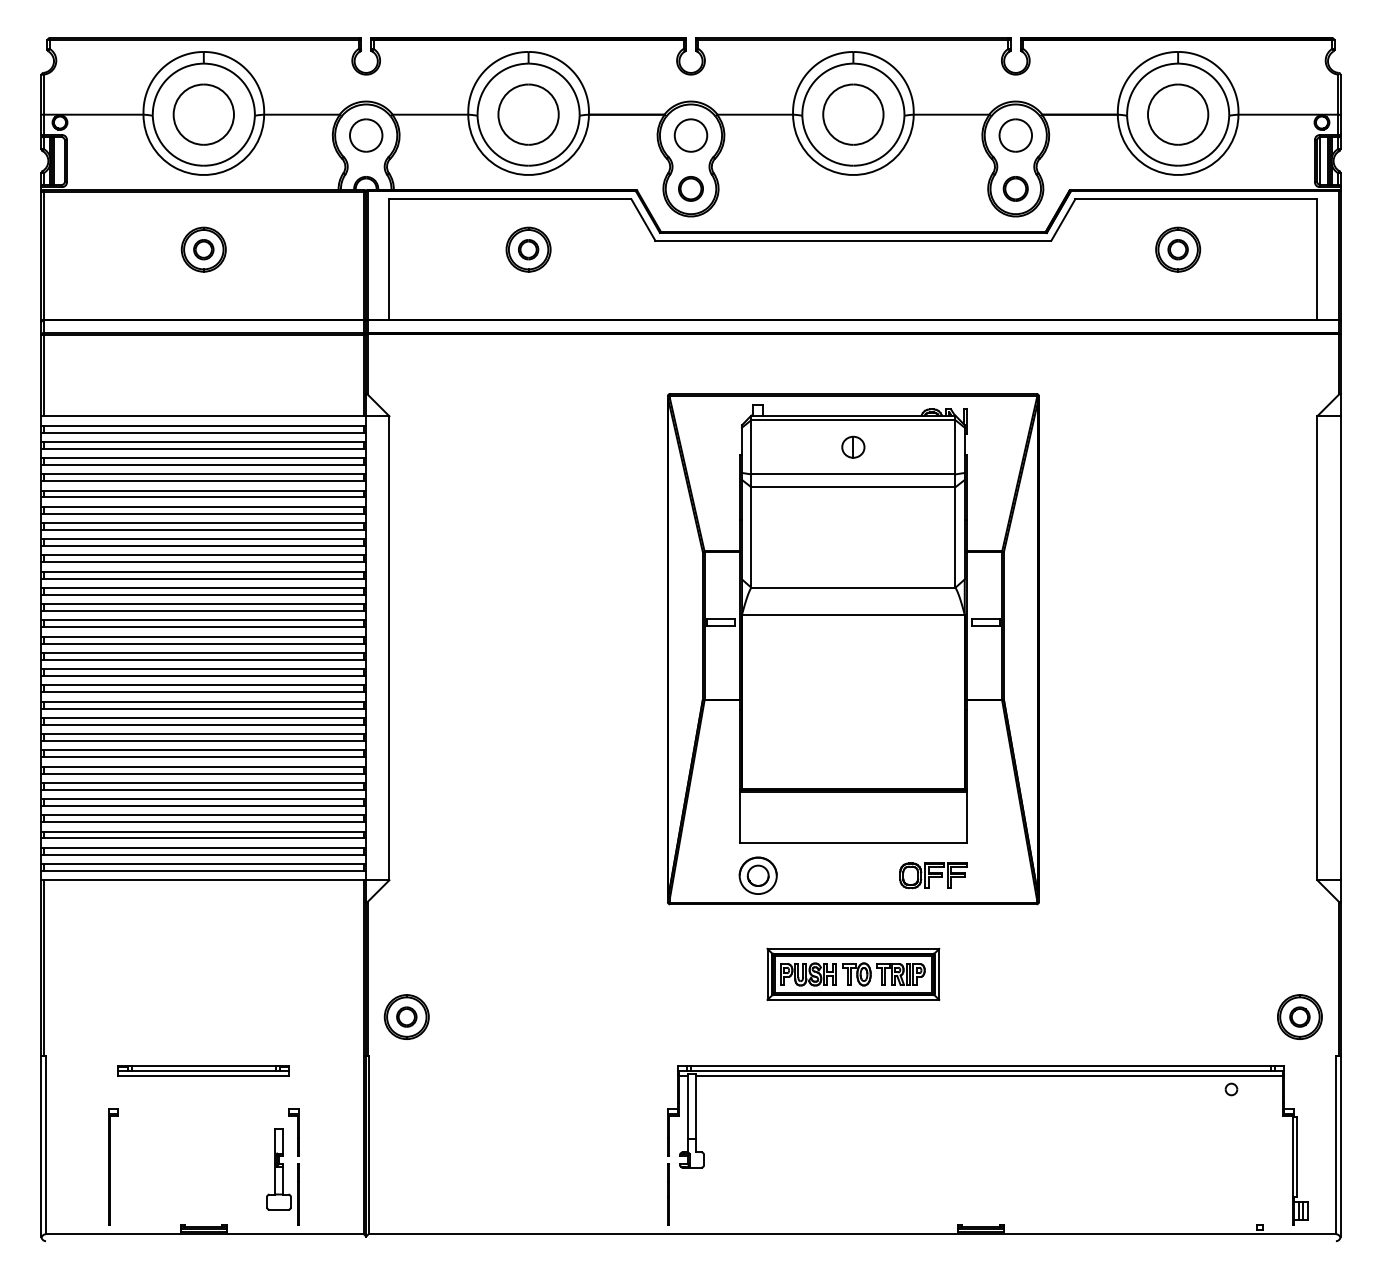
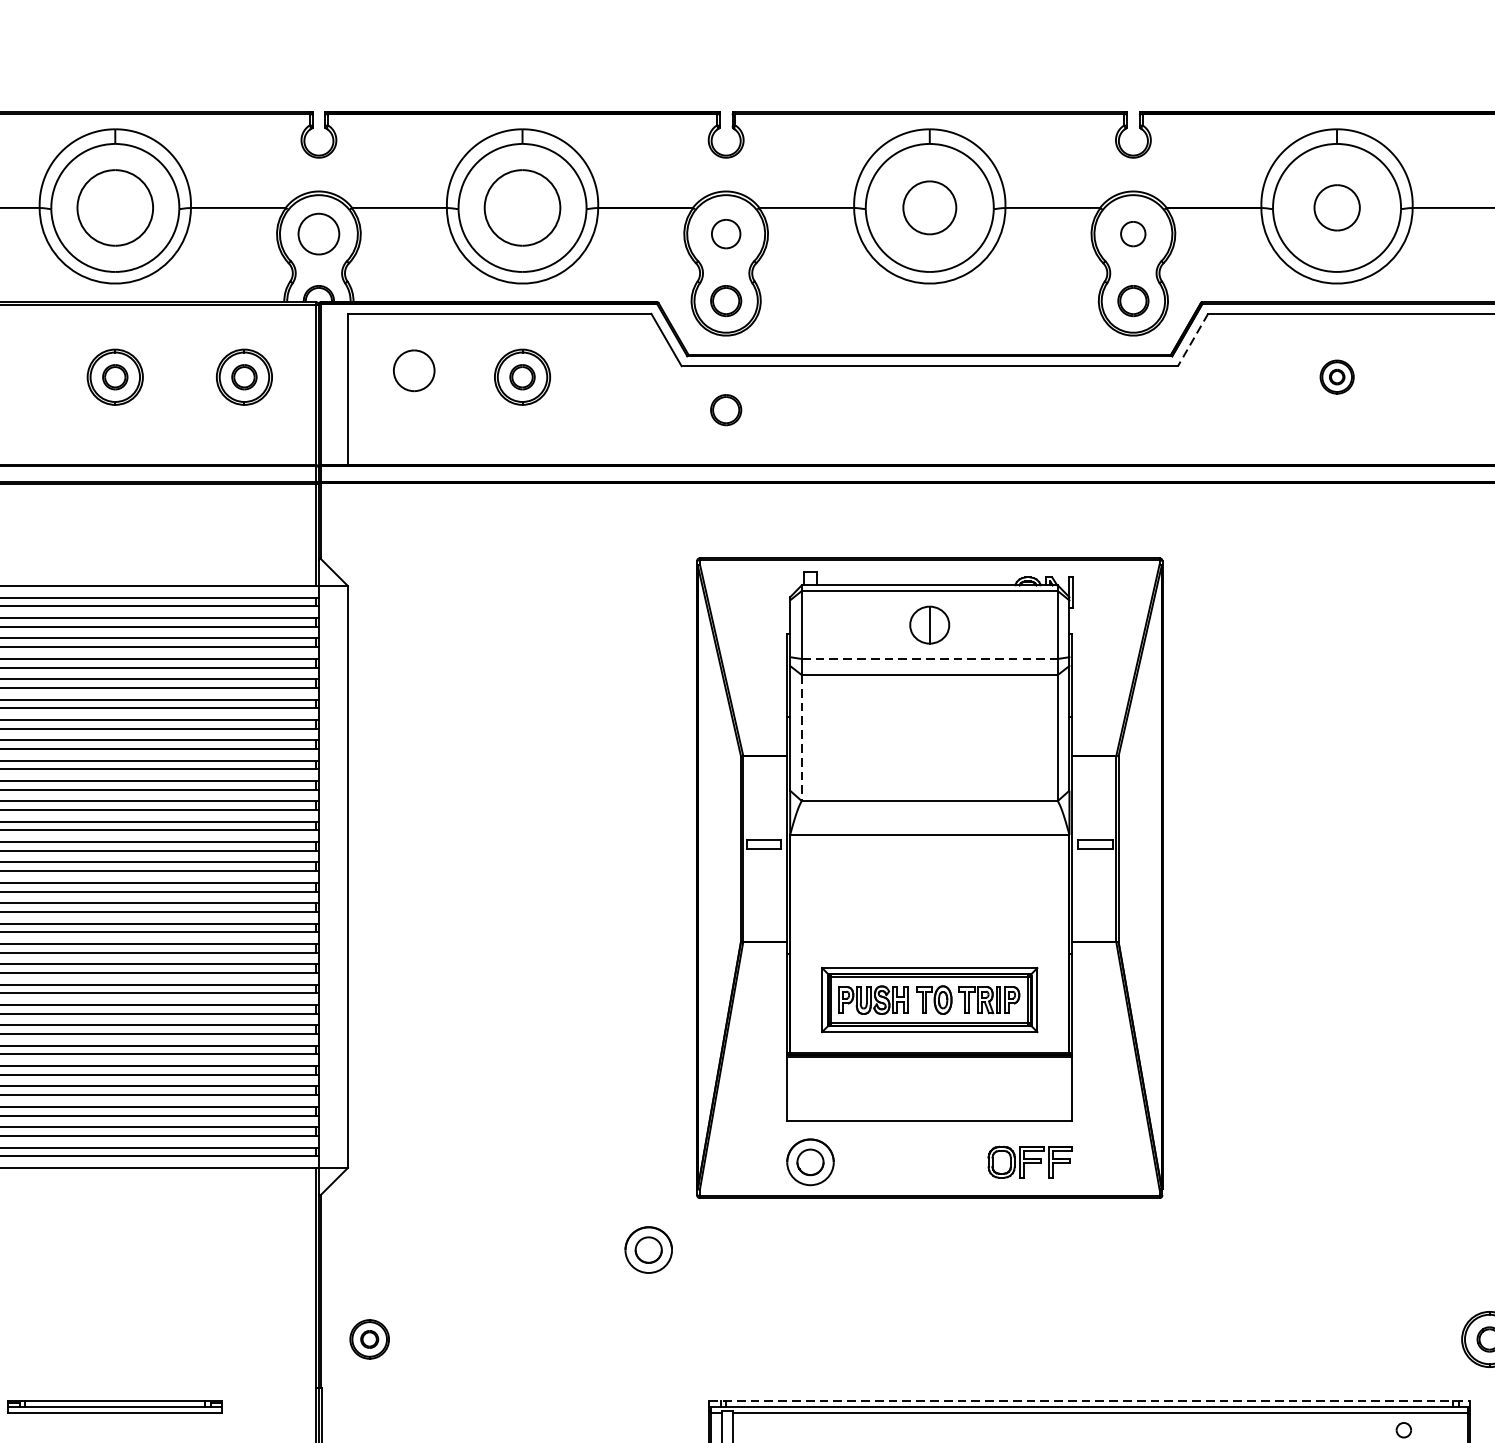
part: (853, 114) -> (929, 207), size x0.7
part: (1178, 114) -> (1337, 207), size x0.6
part: (690, 135) -> (725, 234), size x0.7
part: (1015, 135) -> (1133, 234), size x0.6
line: (1063, 220) -> (1193, 340), solid -> dashed
part: (442, 244) -> (414, 370), added
part: (306, 249) -> (244, 376), added
part: (1178, 249) -> (1337, 376), size x0.6
part: (690, 275) -> (725, 409), added
part: (853, 446) -> (929, 624), size x1.4
line: (853, 474) -> (929, 659), solid -> dashed
line: (751, 537) -> (802, 738), solid -> dashed
part: (628, 945) -> (647, 1249), added
part: (853, 973) -> (929, 998), moved
part: (406, 1016) -> (369, 1338), size x0.7
line: (981, 1066) -> (1090, 1401), solid -> dashed

